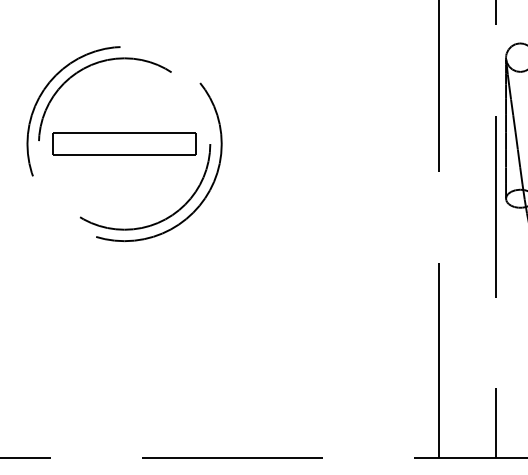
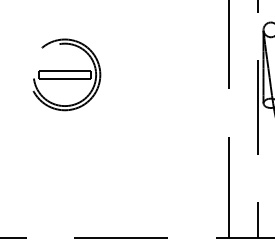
part: (123, 143) -> (64, 74), size x0.7

